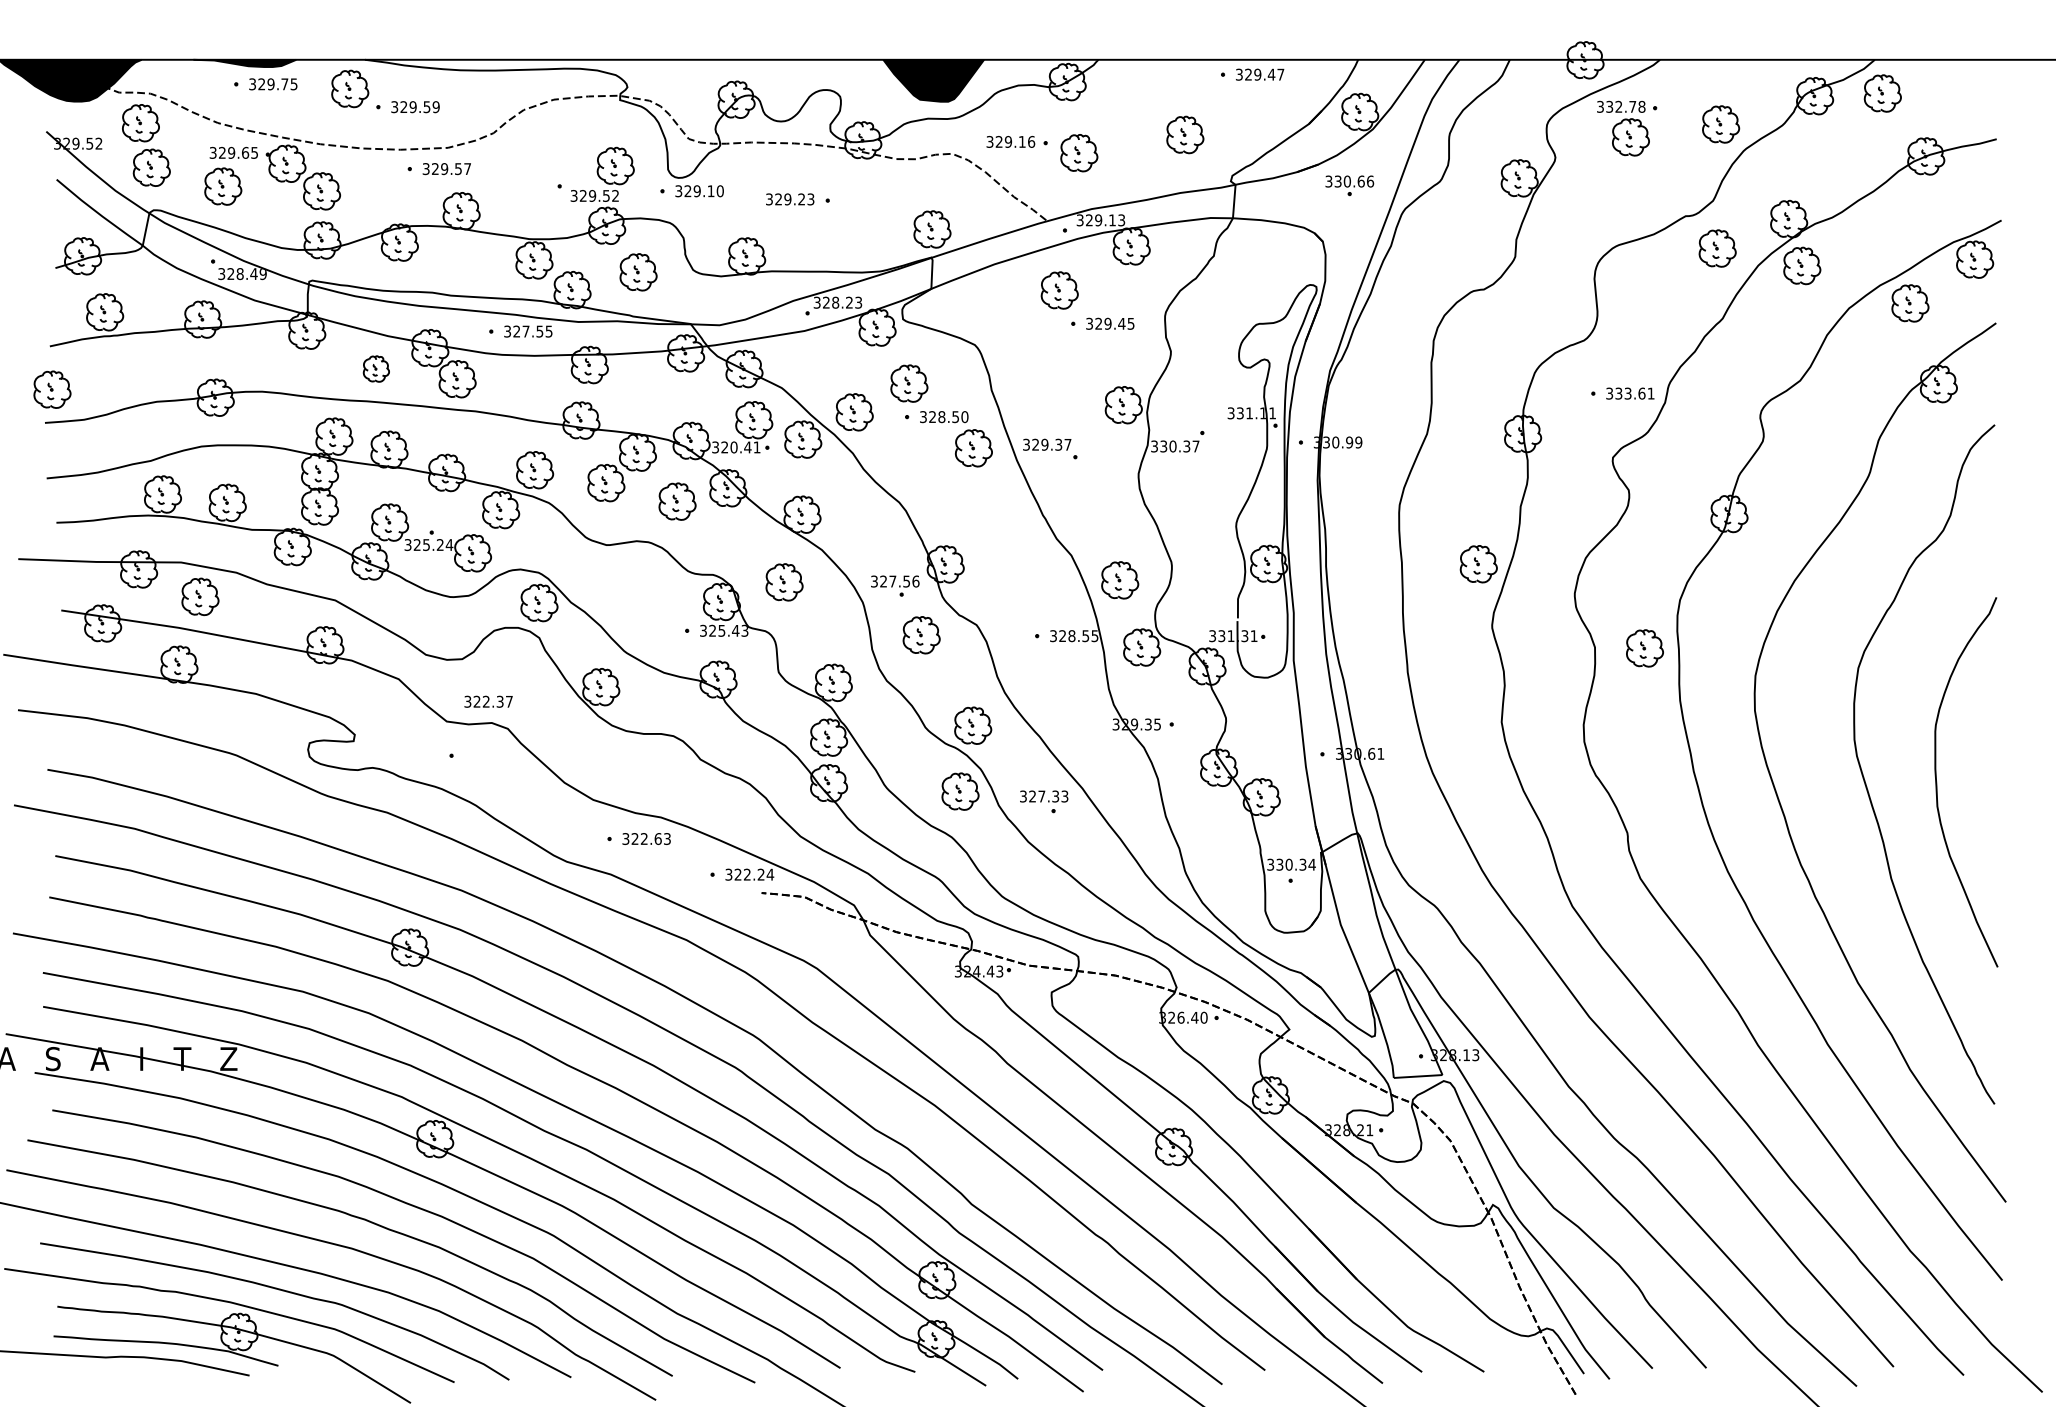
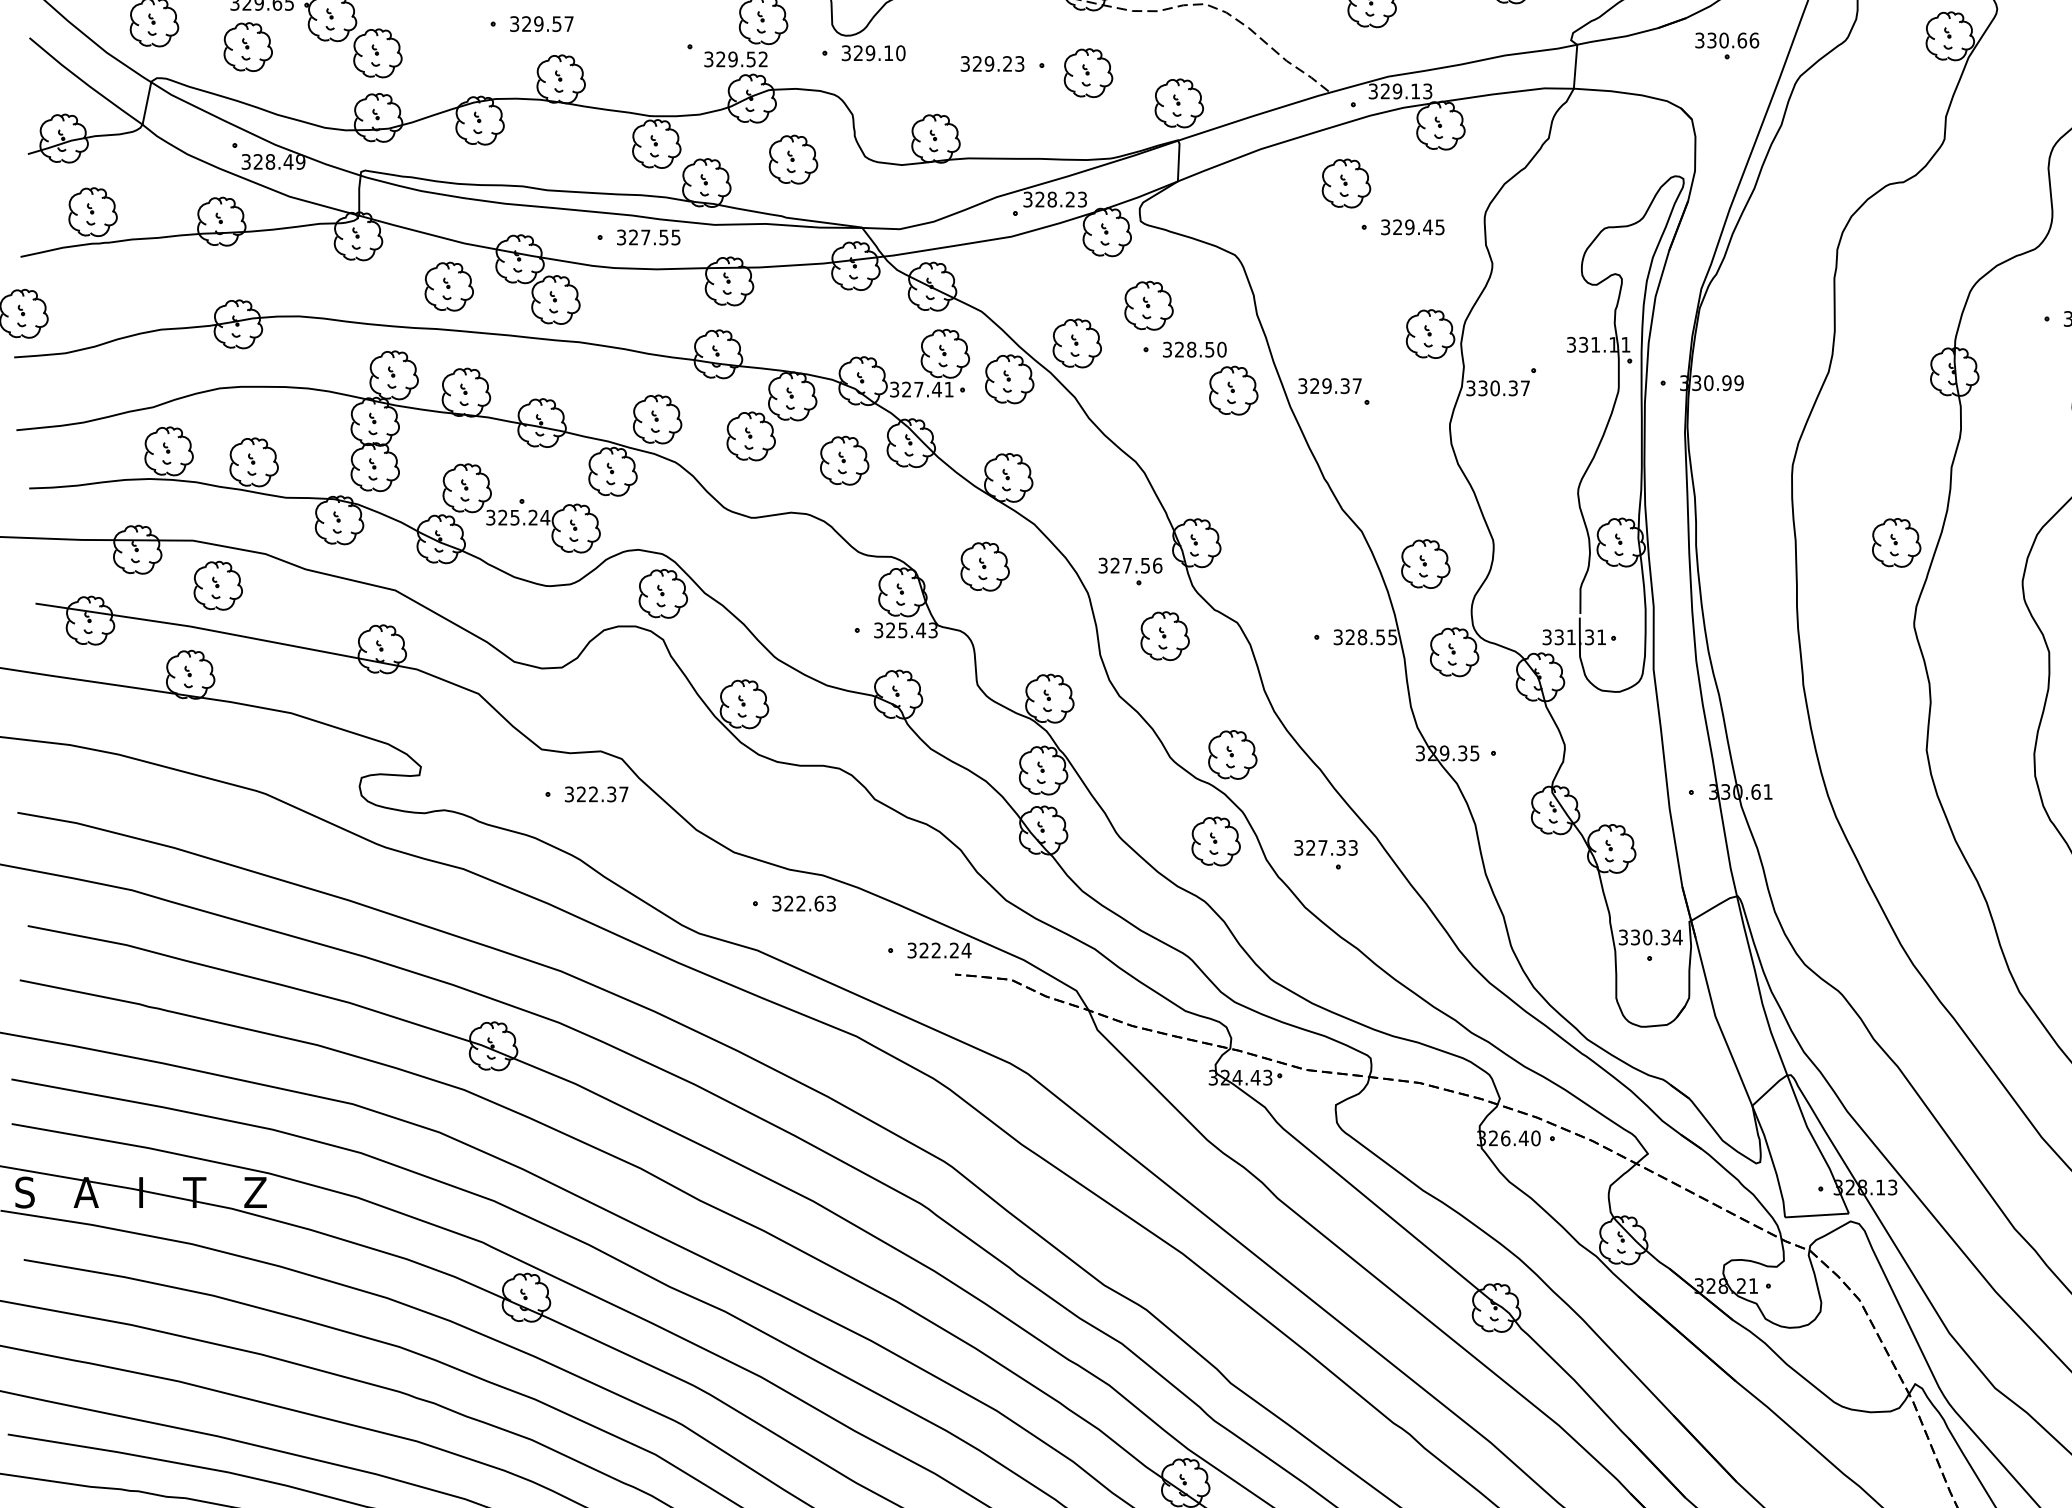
part: (863, 206) -> (1088, 73), added
part: (376, 368) -> (449, 285), size x1.43
text: (733, 447) -> (918, 389), 320.41 -> 327.41
text: (488, 701) -> (596, 794), moved

